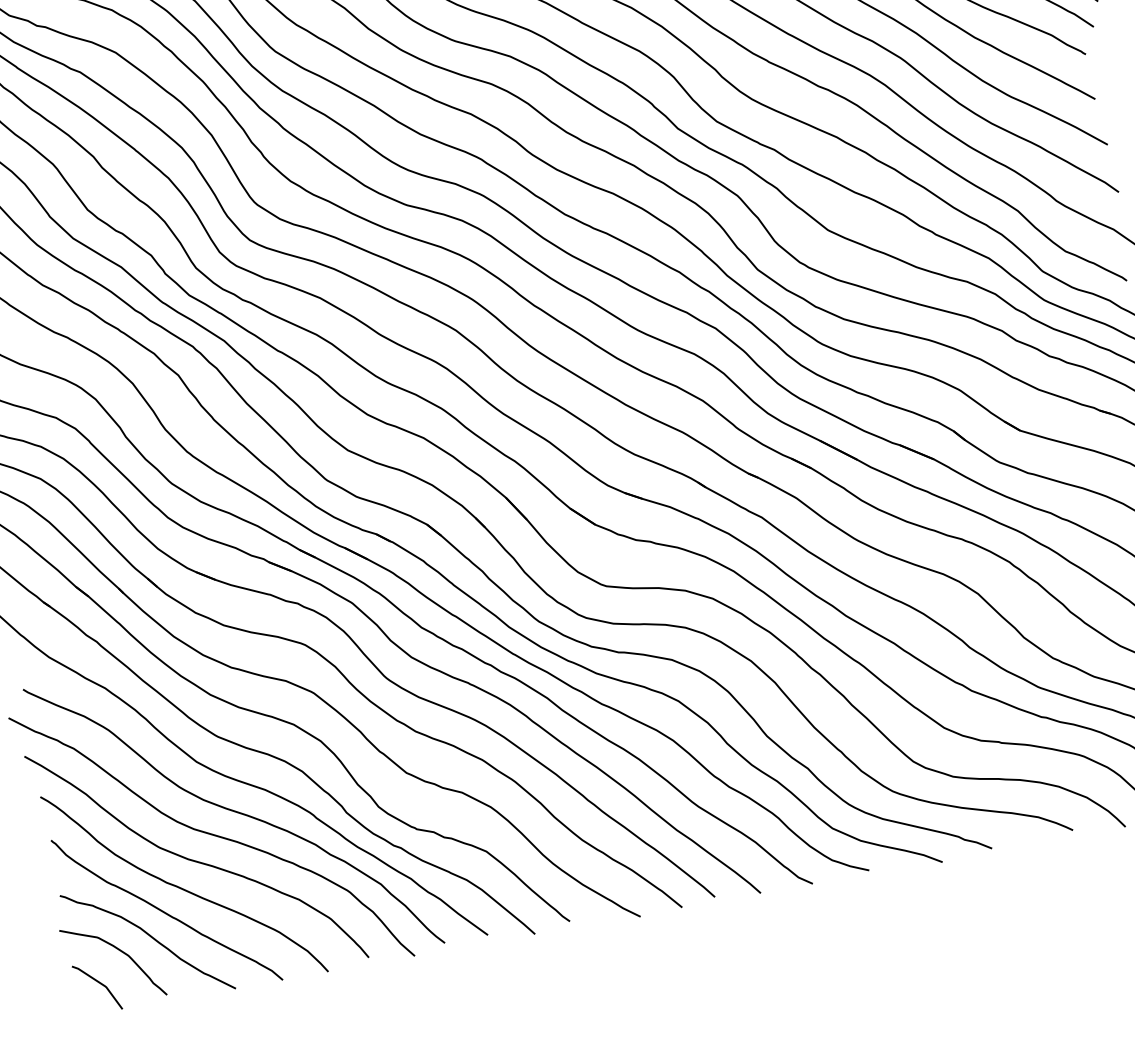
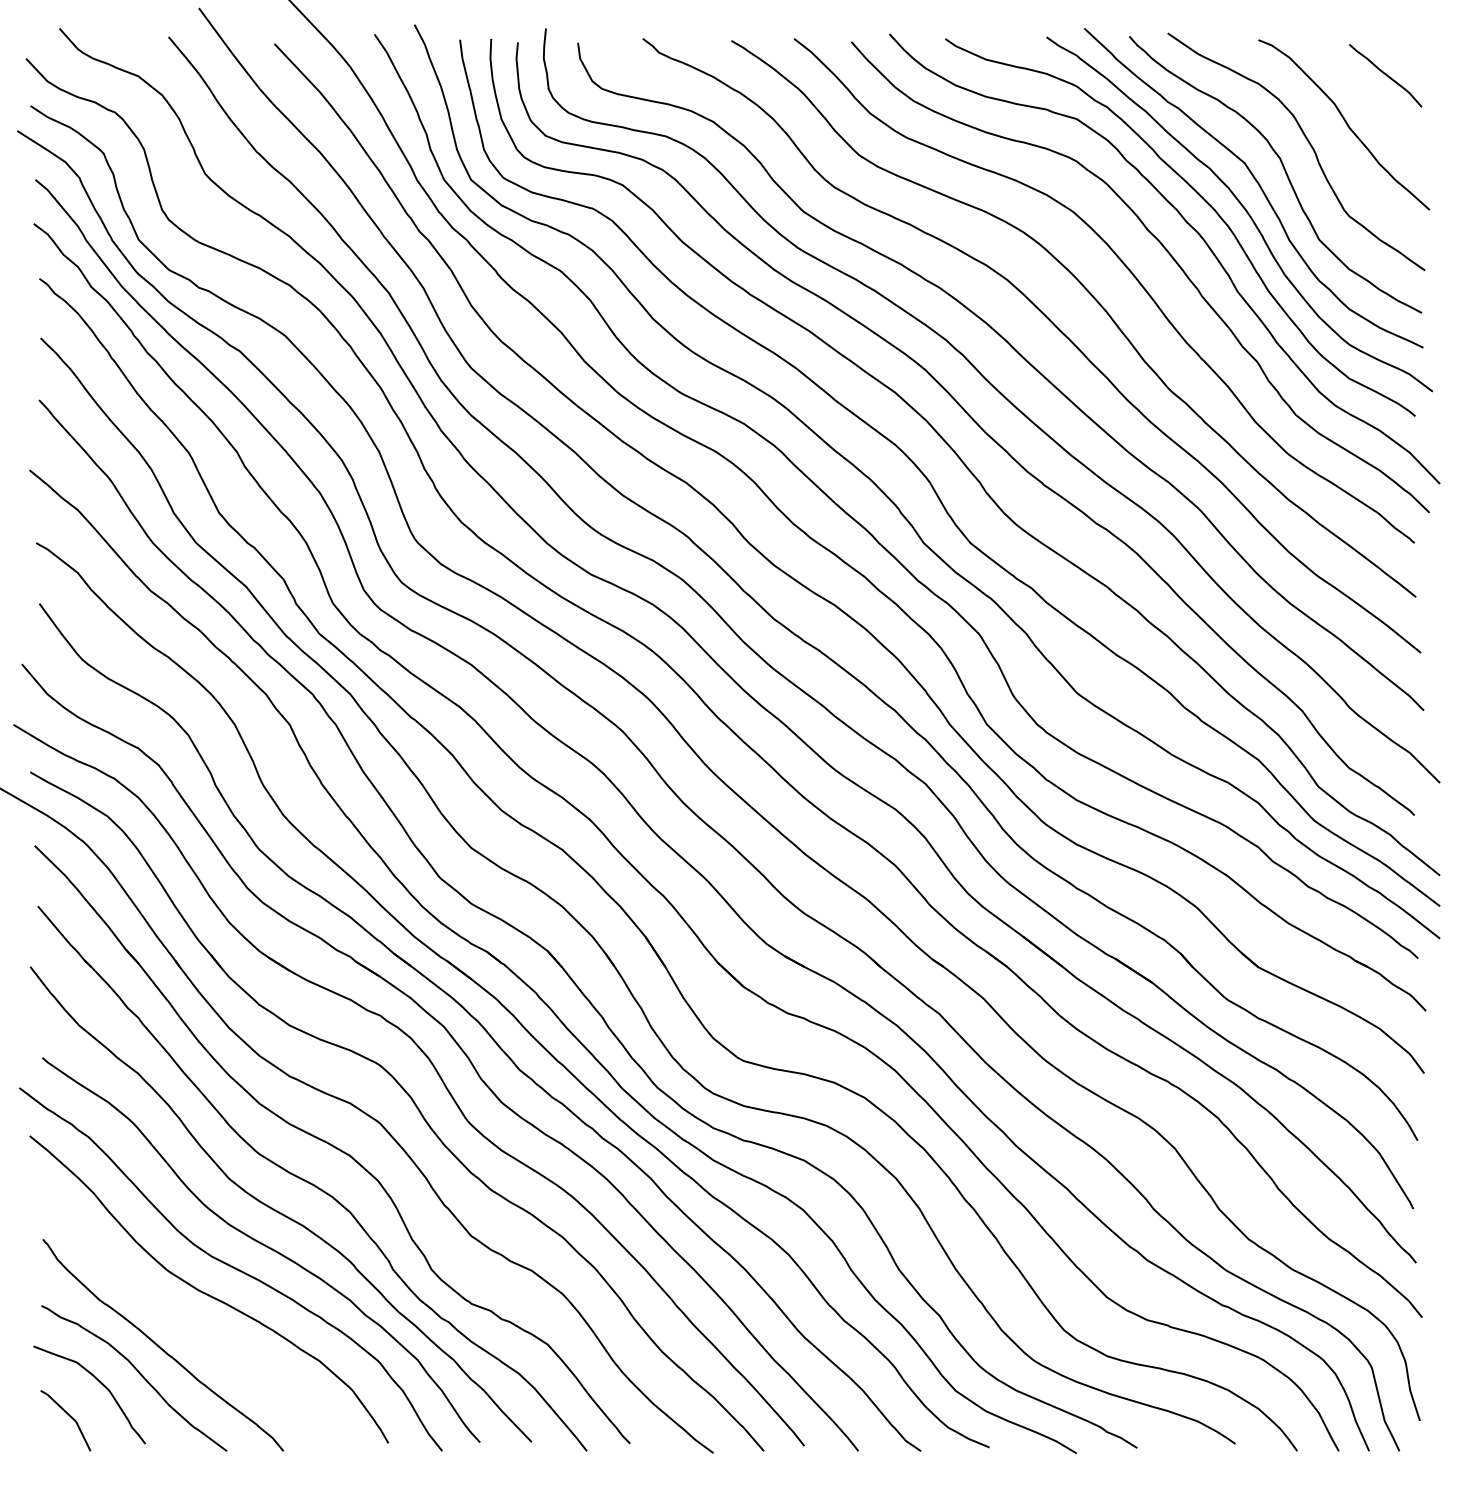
curve: (181, 887) -> (184, 1321), removed

